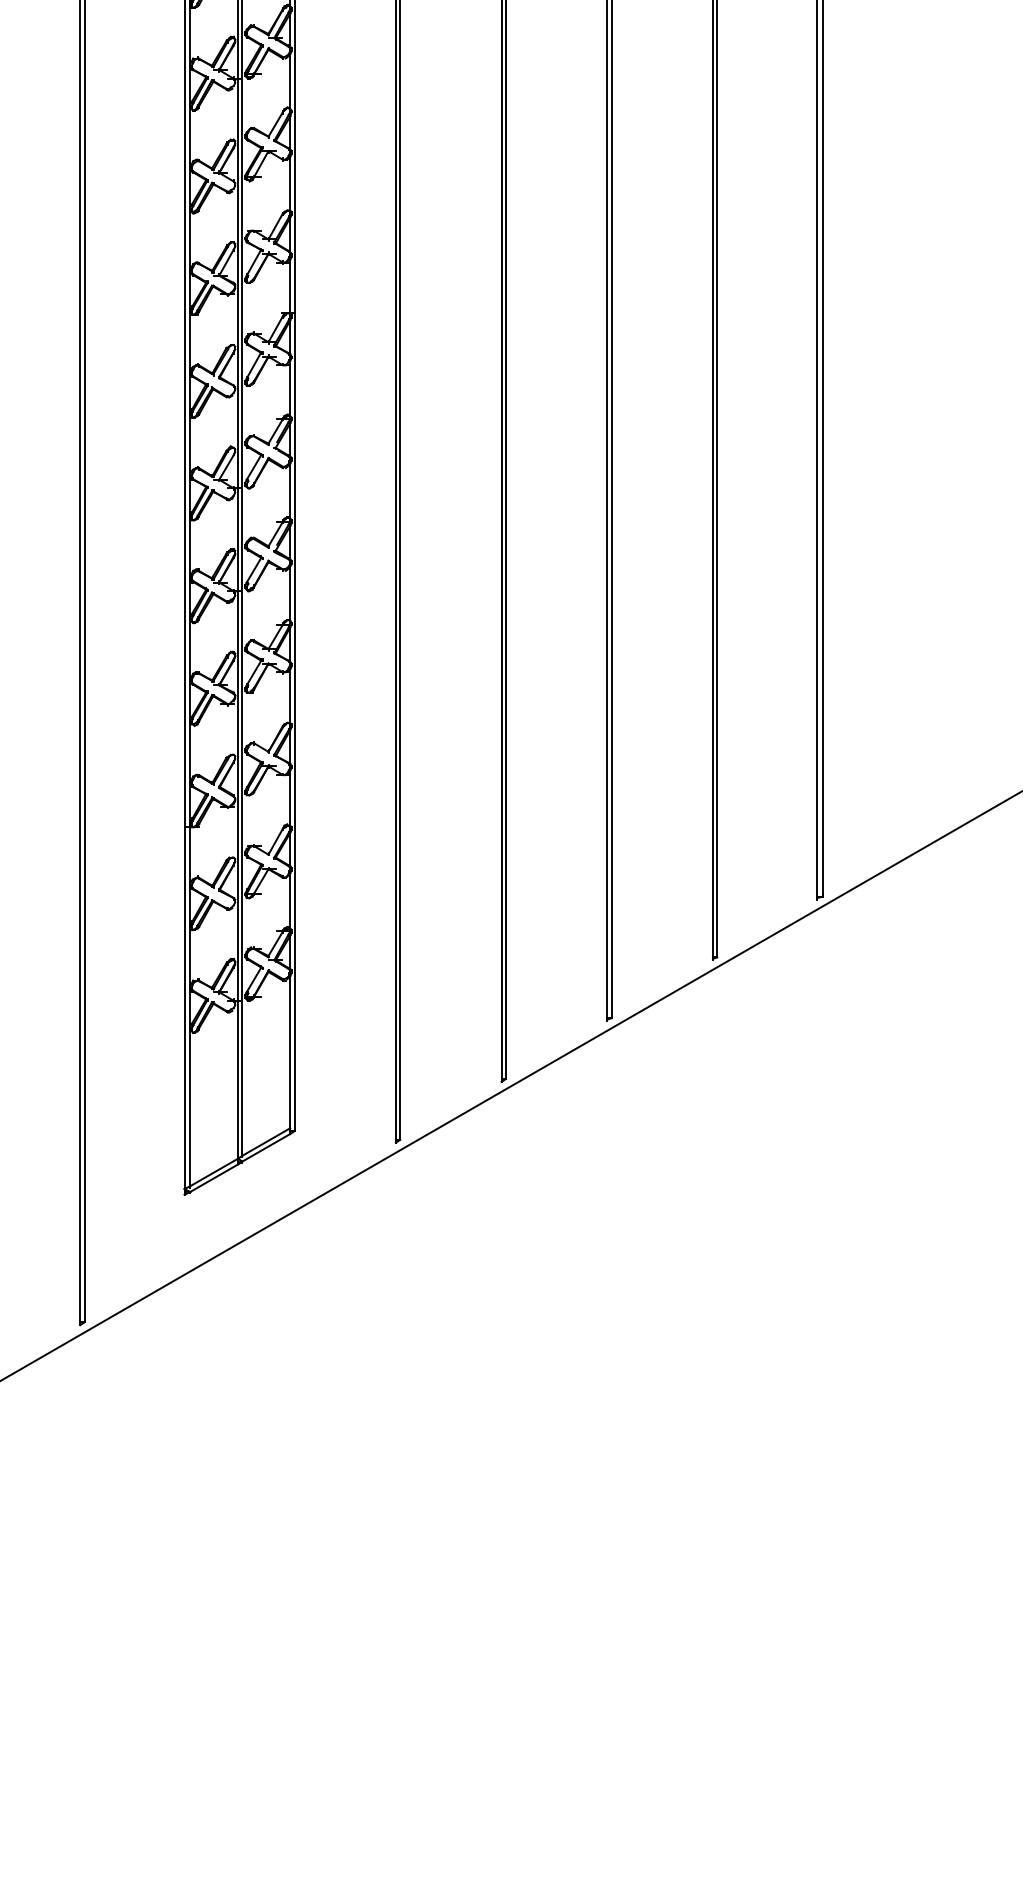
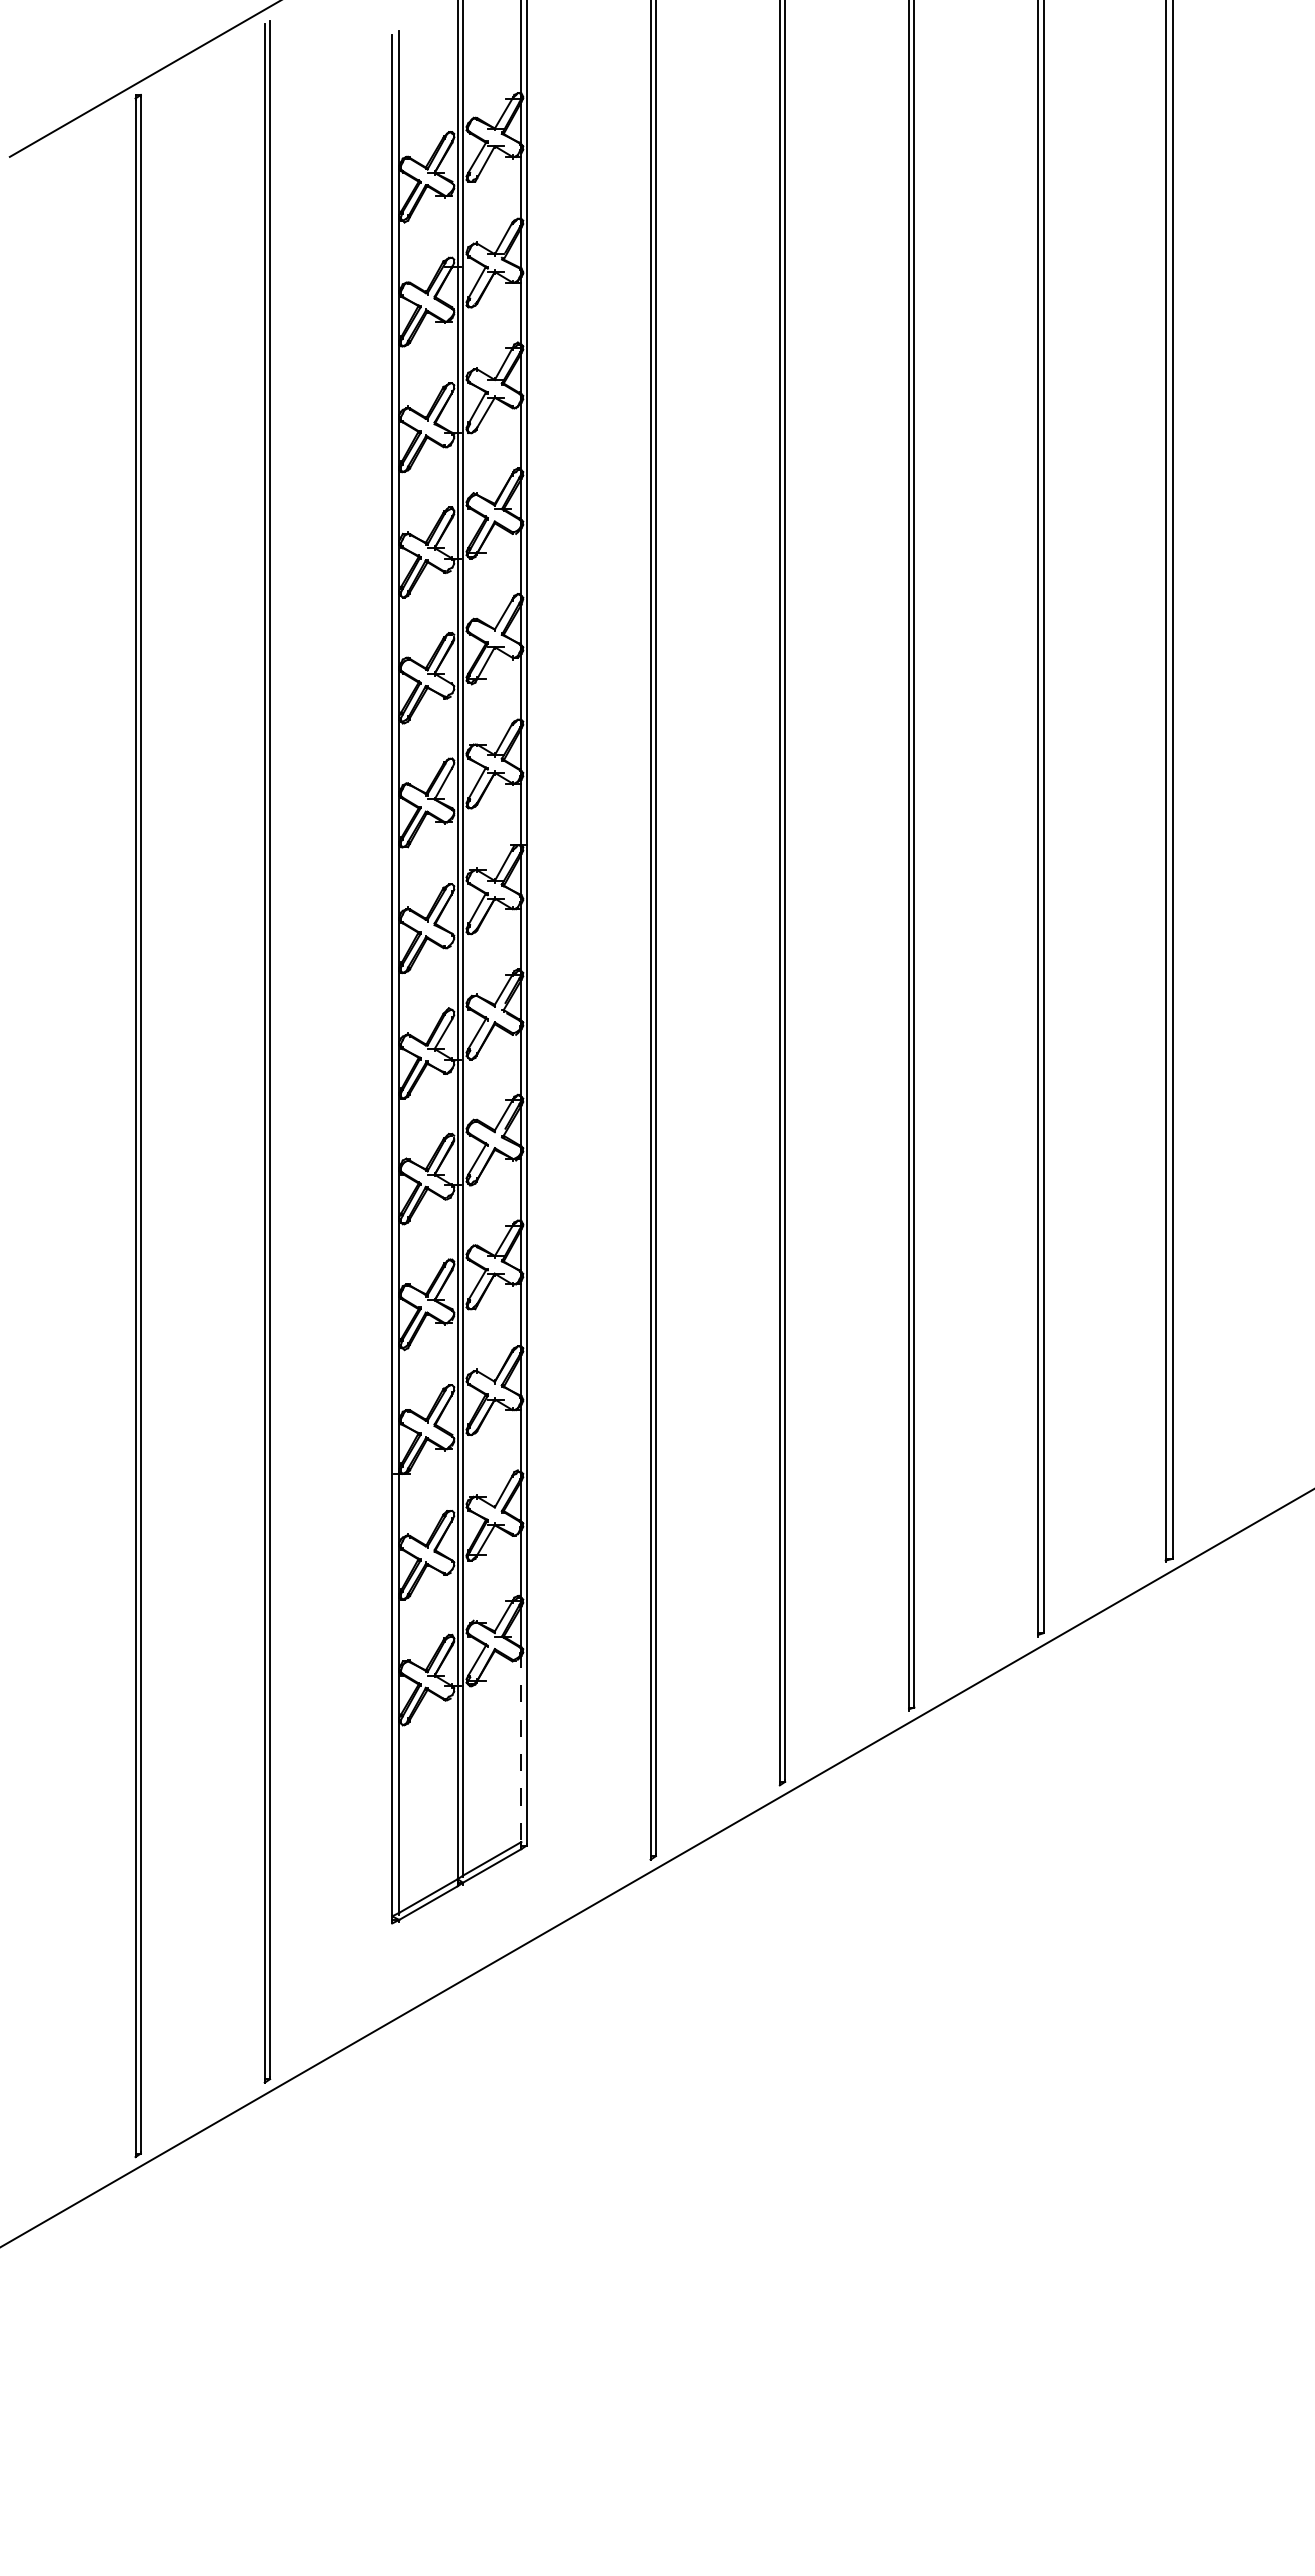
line: (290, 1050) -> (521, 1746), solid -> dashed

